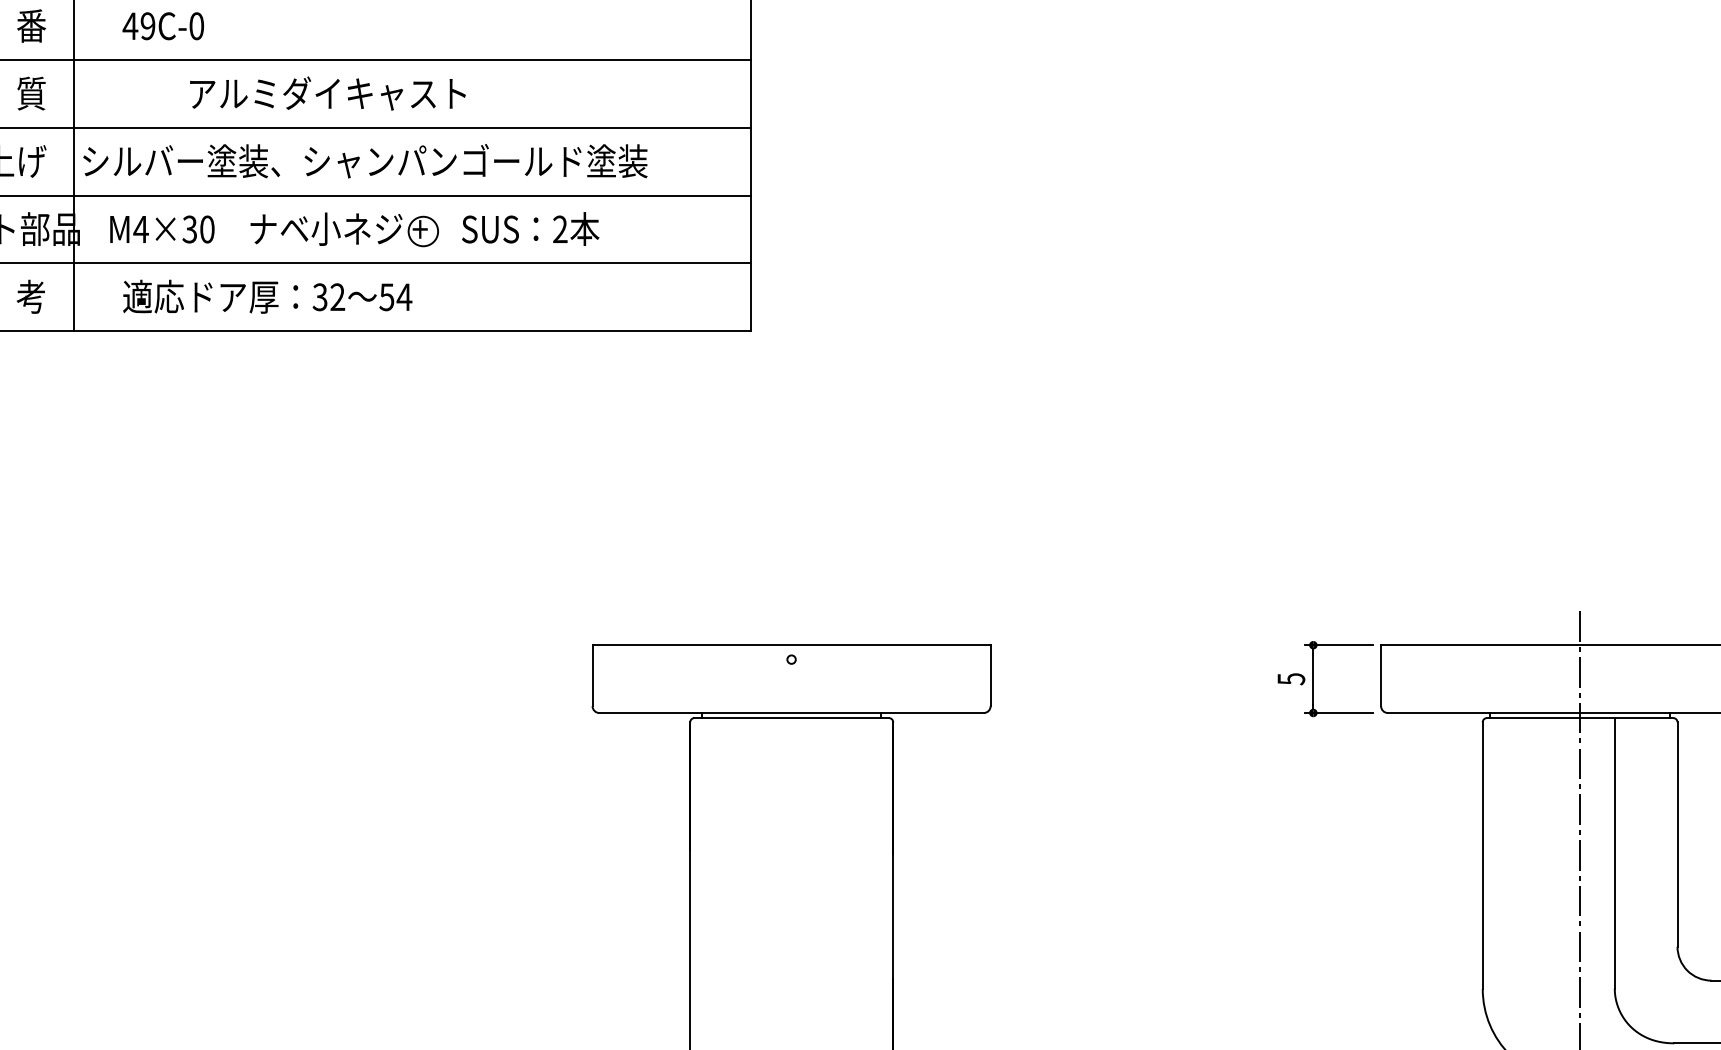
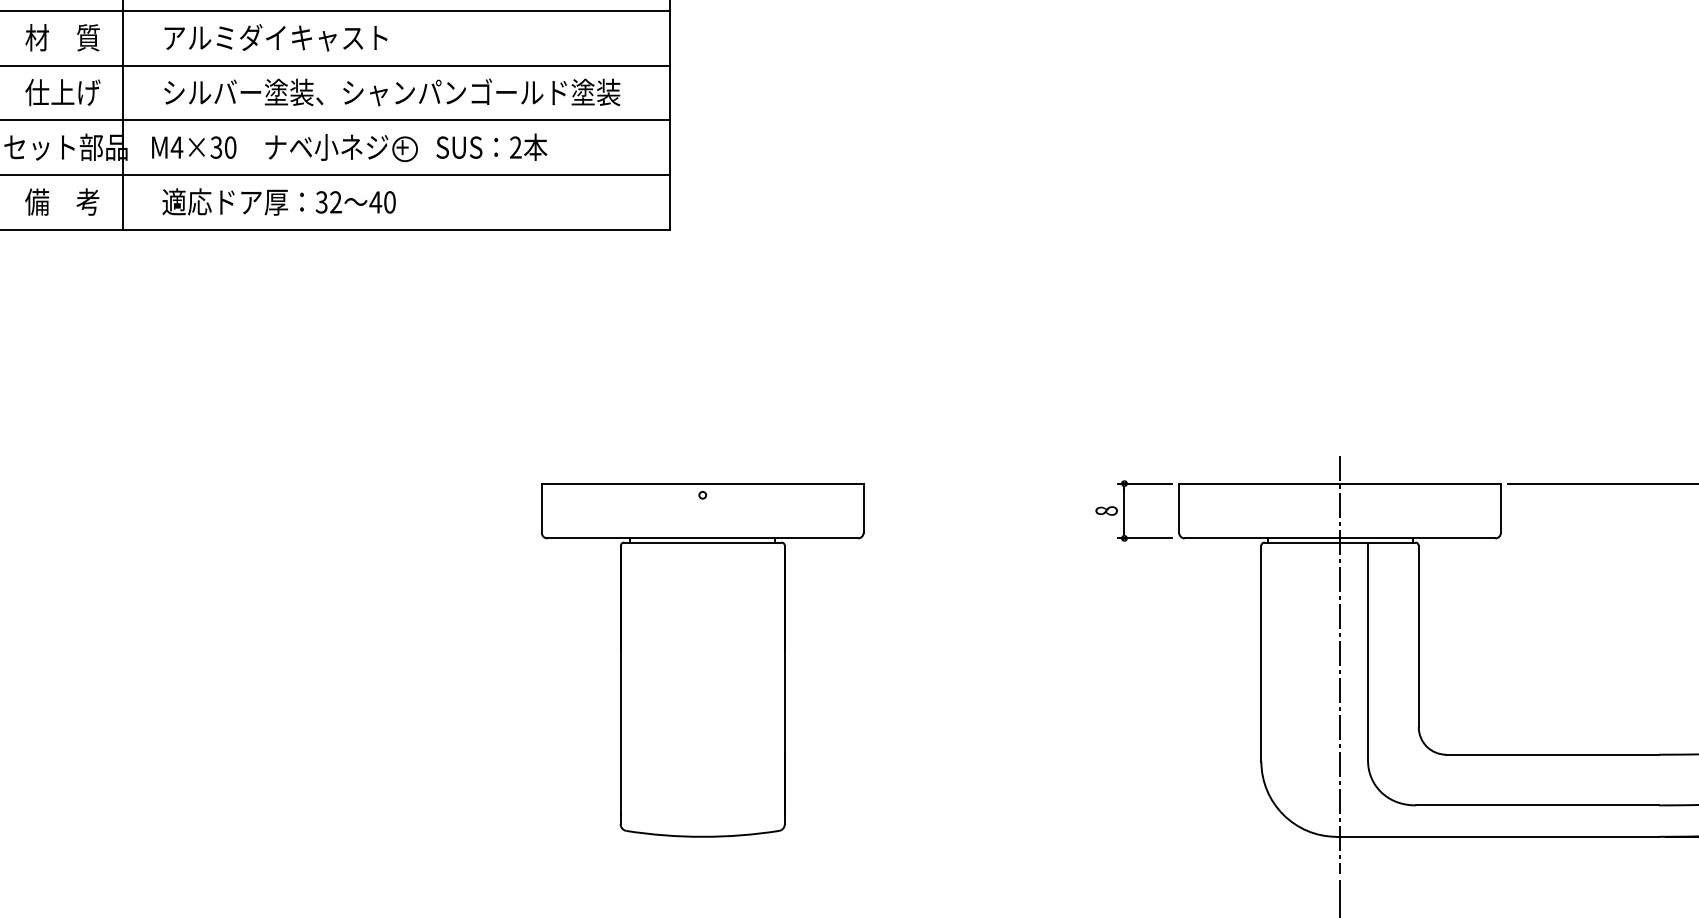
text: (327, 93) -> (275, 37), moved
text: (365, 161) -> (392, 92), moved
text: (395, 297) -> (382, 202), 54 -> 40
text: (1291, 678) -> (1106, 510), 5 -> 8

